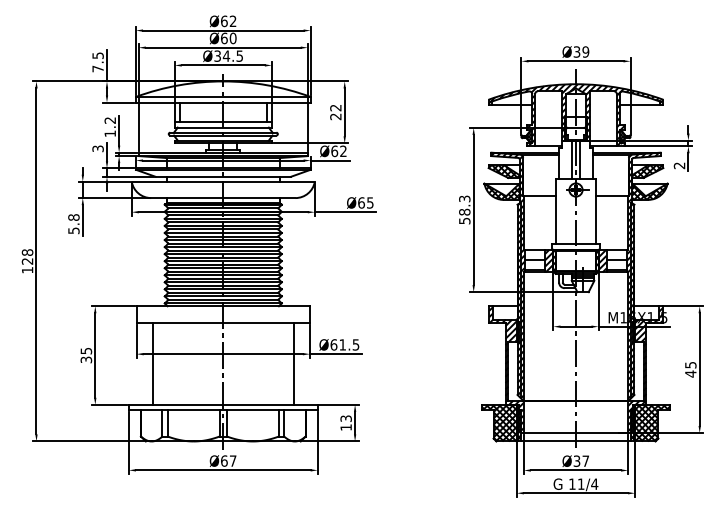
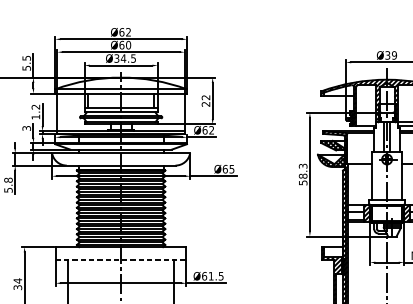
text: (97, 68) -> (26, 67), 7.5 -> 5.5
line: (223, 323) -> (121, 260), solid -> dashed
text: (86, 350) -> (17, 280), 35 -> 34

